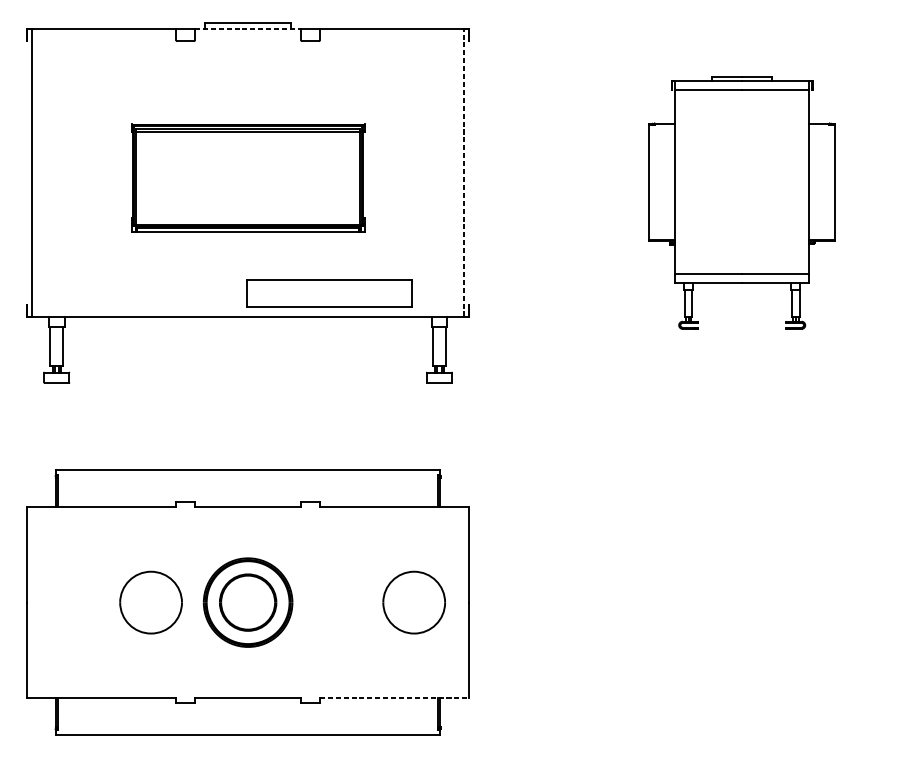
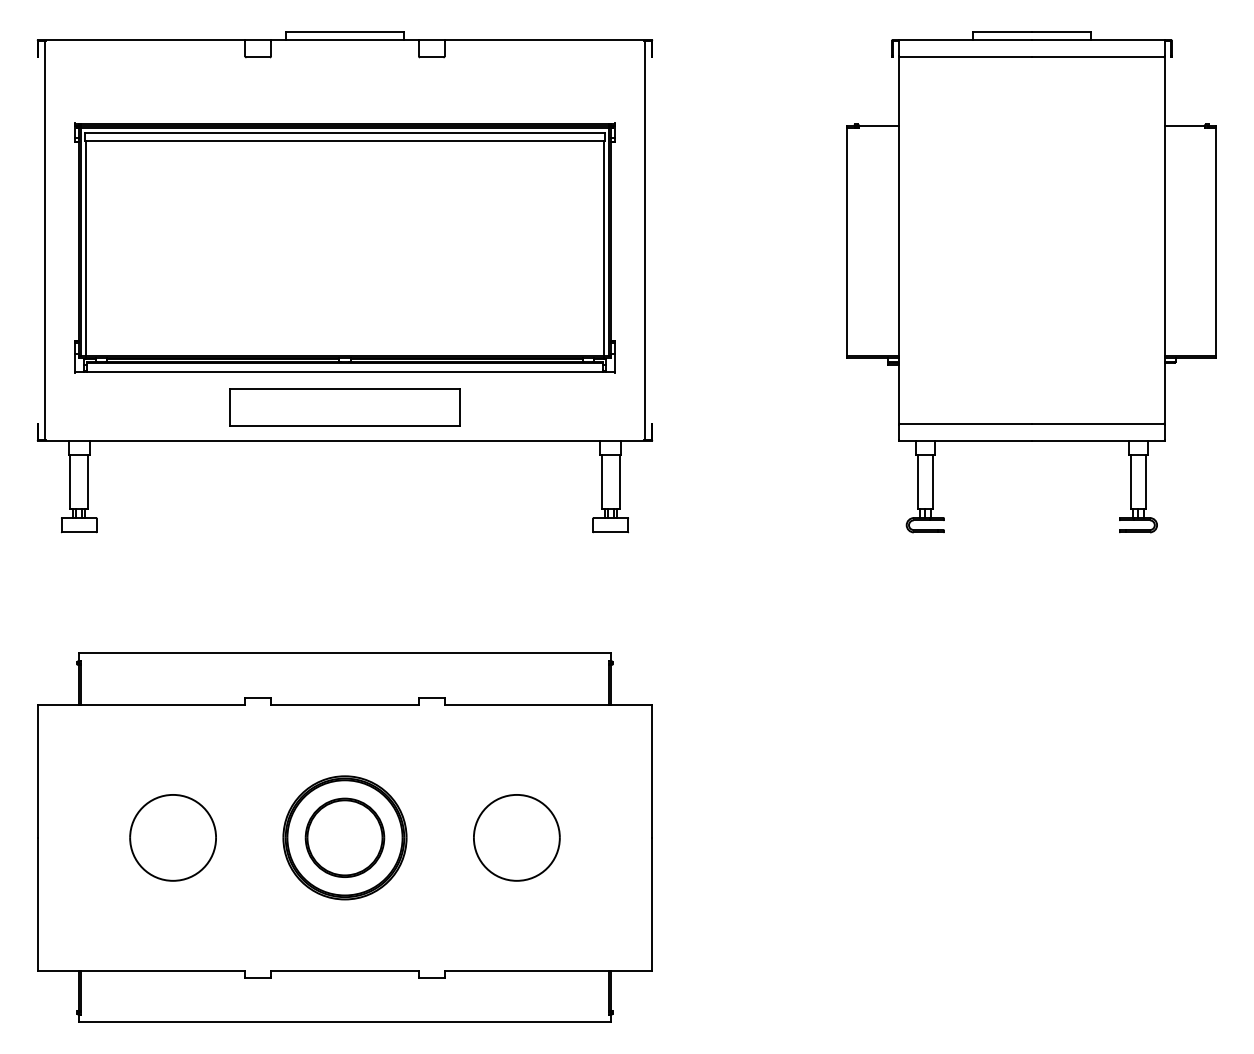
line: (248, 29) -> (345, 40), dashed -> solid
line: (464, 172) -> (645, 240), dashed -> solid
part: (247, 177) -> (344, 247), size x1.67
part: (741, 203) -> (1031, 282), size x1.43
part: (329, 293) -> (344, 407), moved
part: (150, 602) -> (172, 837), moved
part: (413, 602) -> (516, 837), moved
line: (394, 698) -> (548, 970), dashed -> solid

